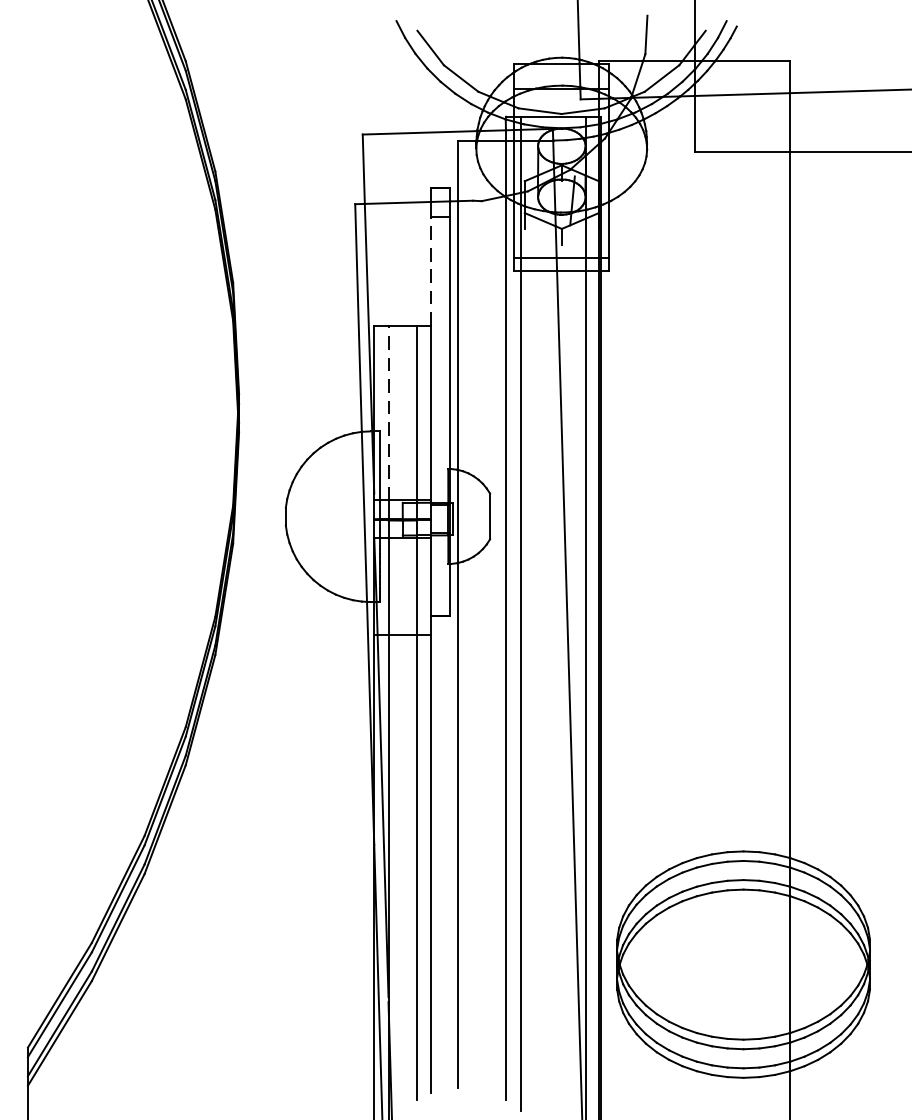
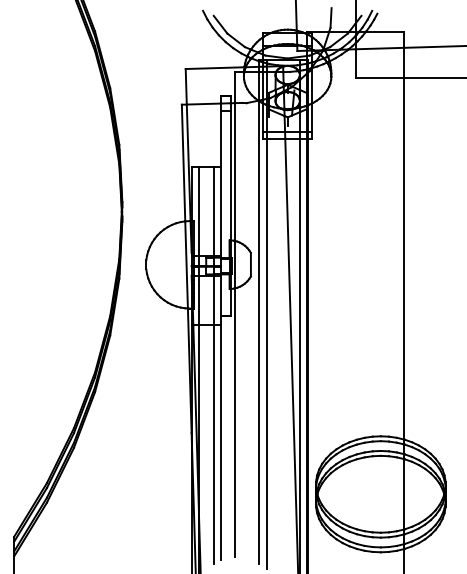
line: (430, 270) -> (220, 138), dashed -> solid
line: (387, 412) -> (198, 211), dashed -> solid

